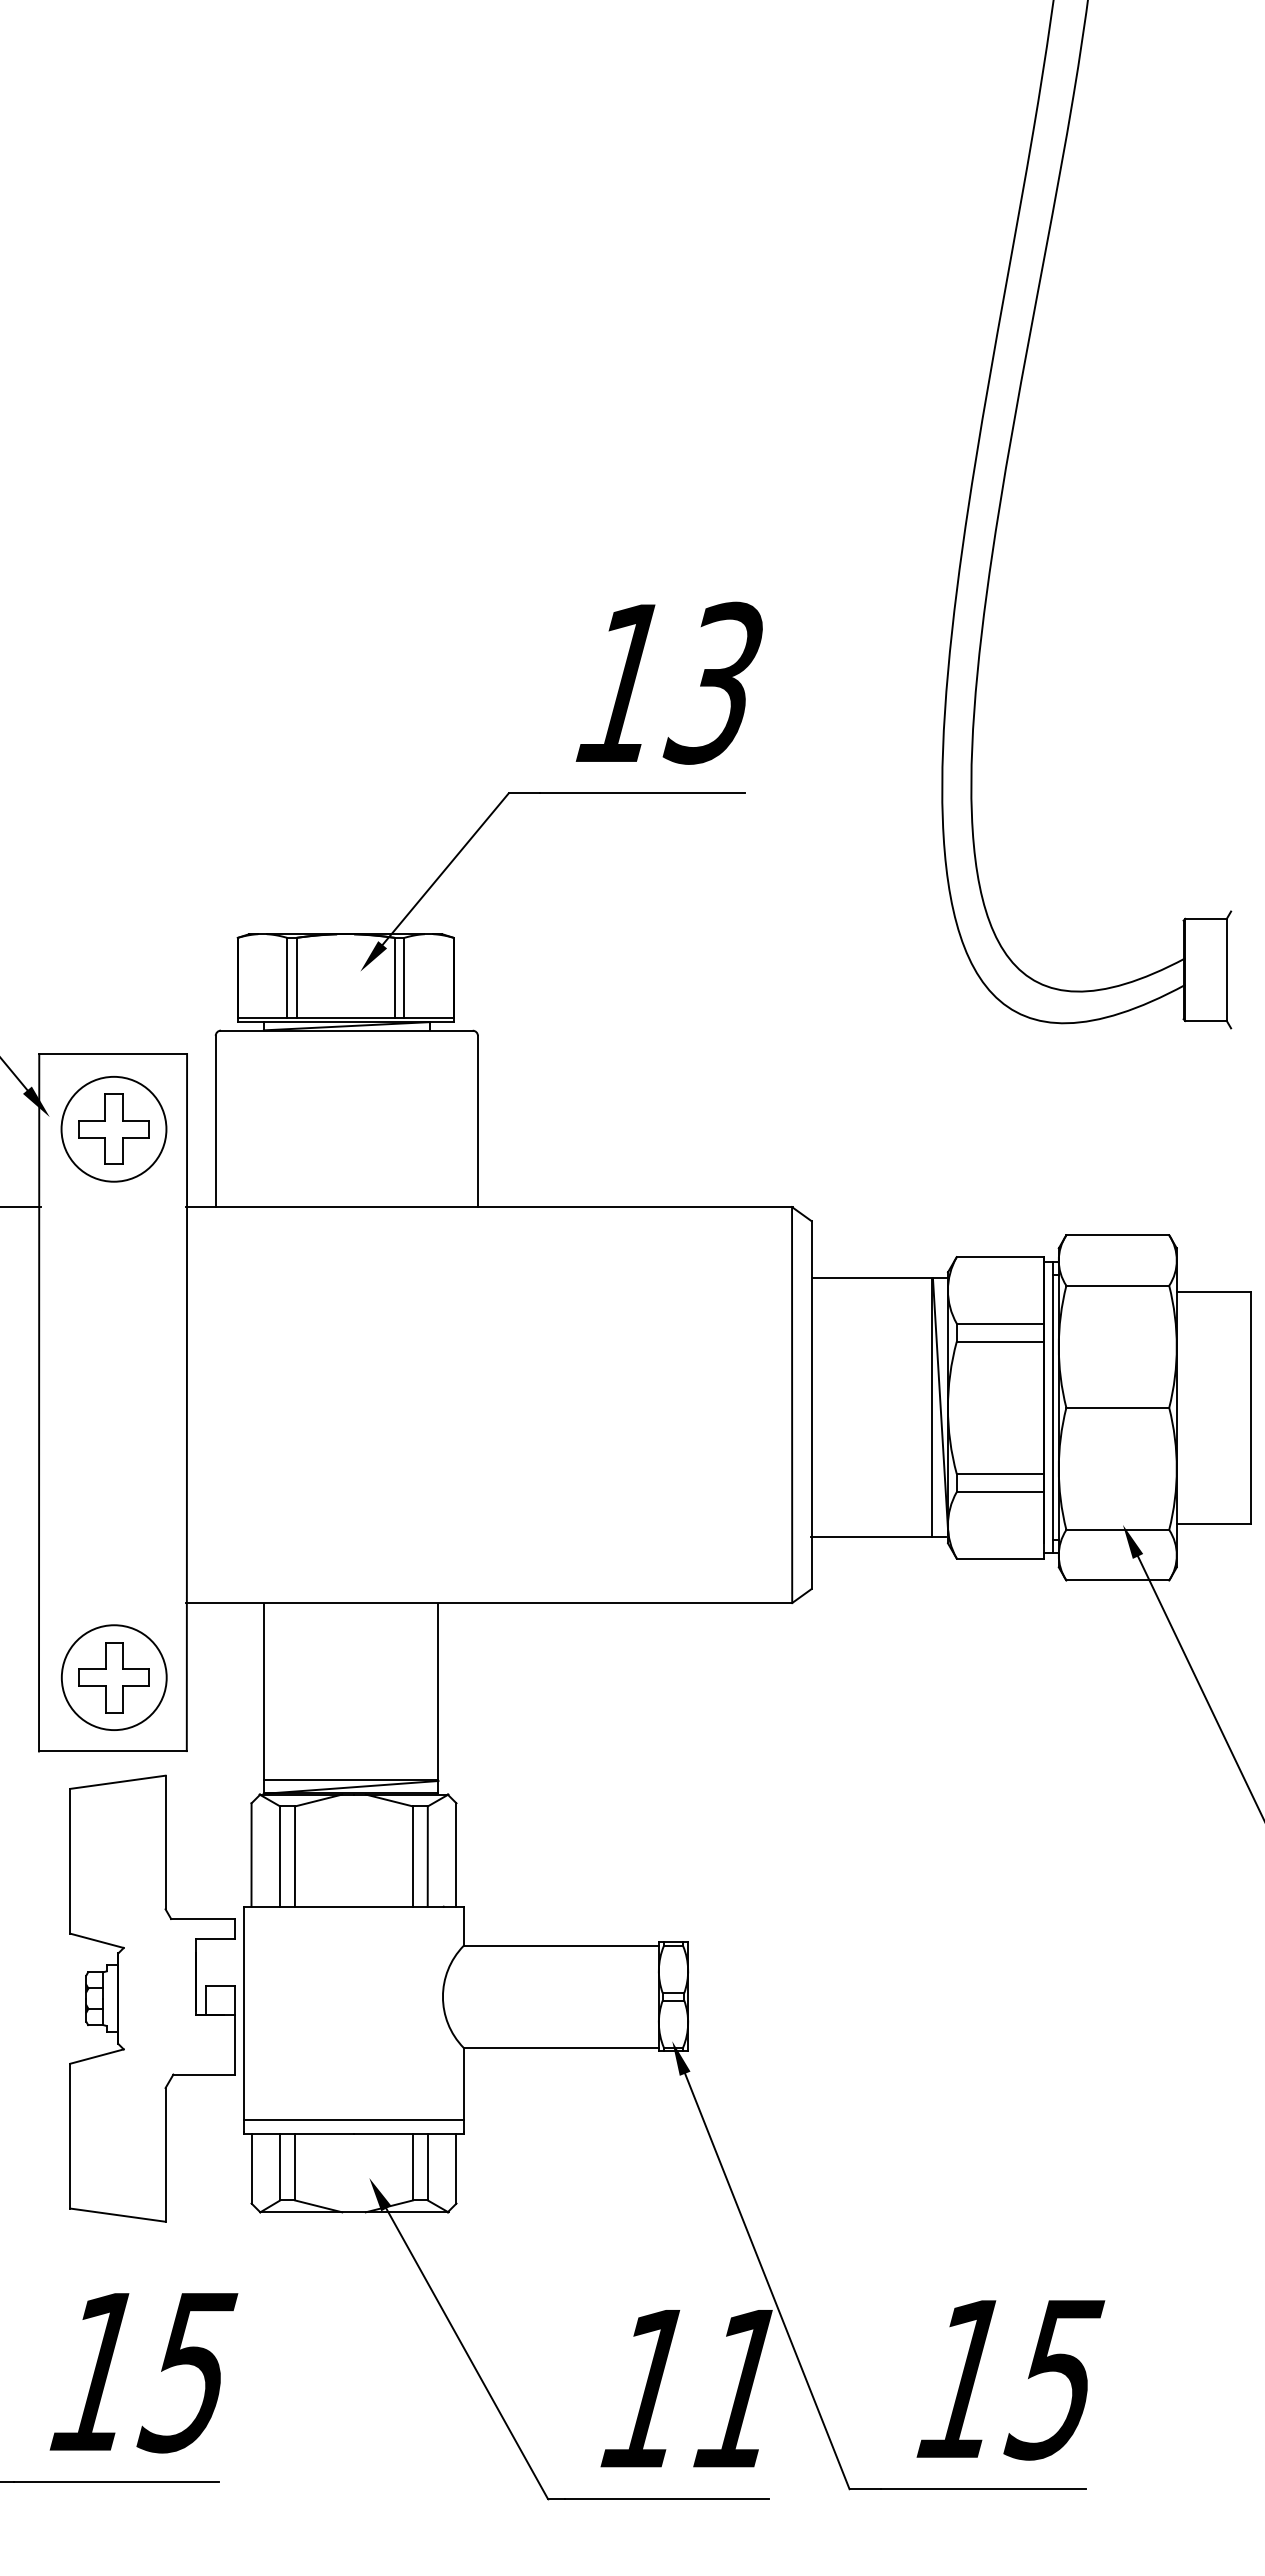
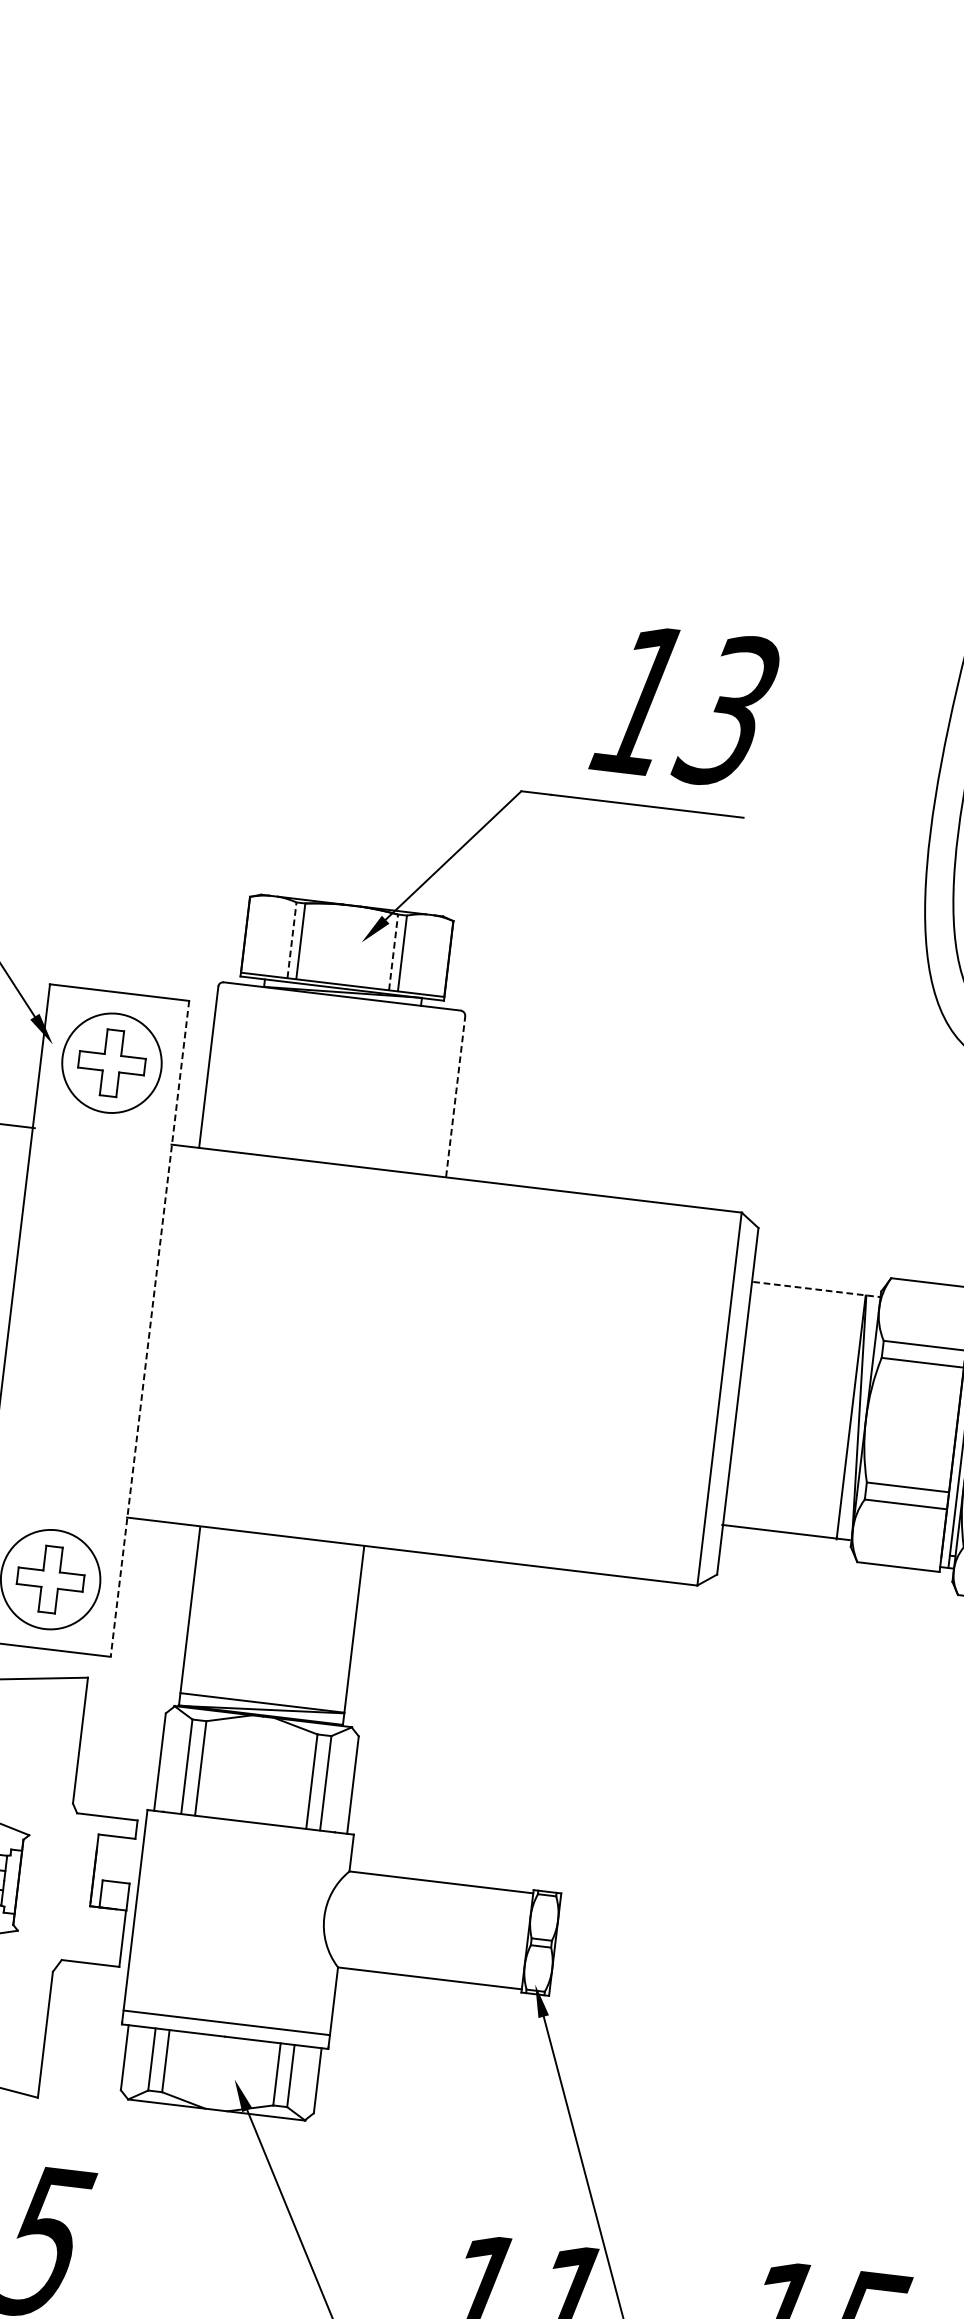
line: (287, 977) -> (292, 939), solid -> dashed
line: (395, 977) -> (394, 951), solid -> dashed
line: (478, 1120) -> (456, 1095), solid -> dashed
line: (880, 1278) -> (816, 1289), solid -> dashed
line: (186, 1403) -> (149, 1329), solid -> dashed

